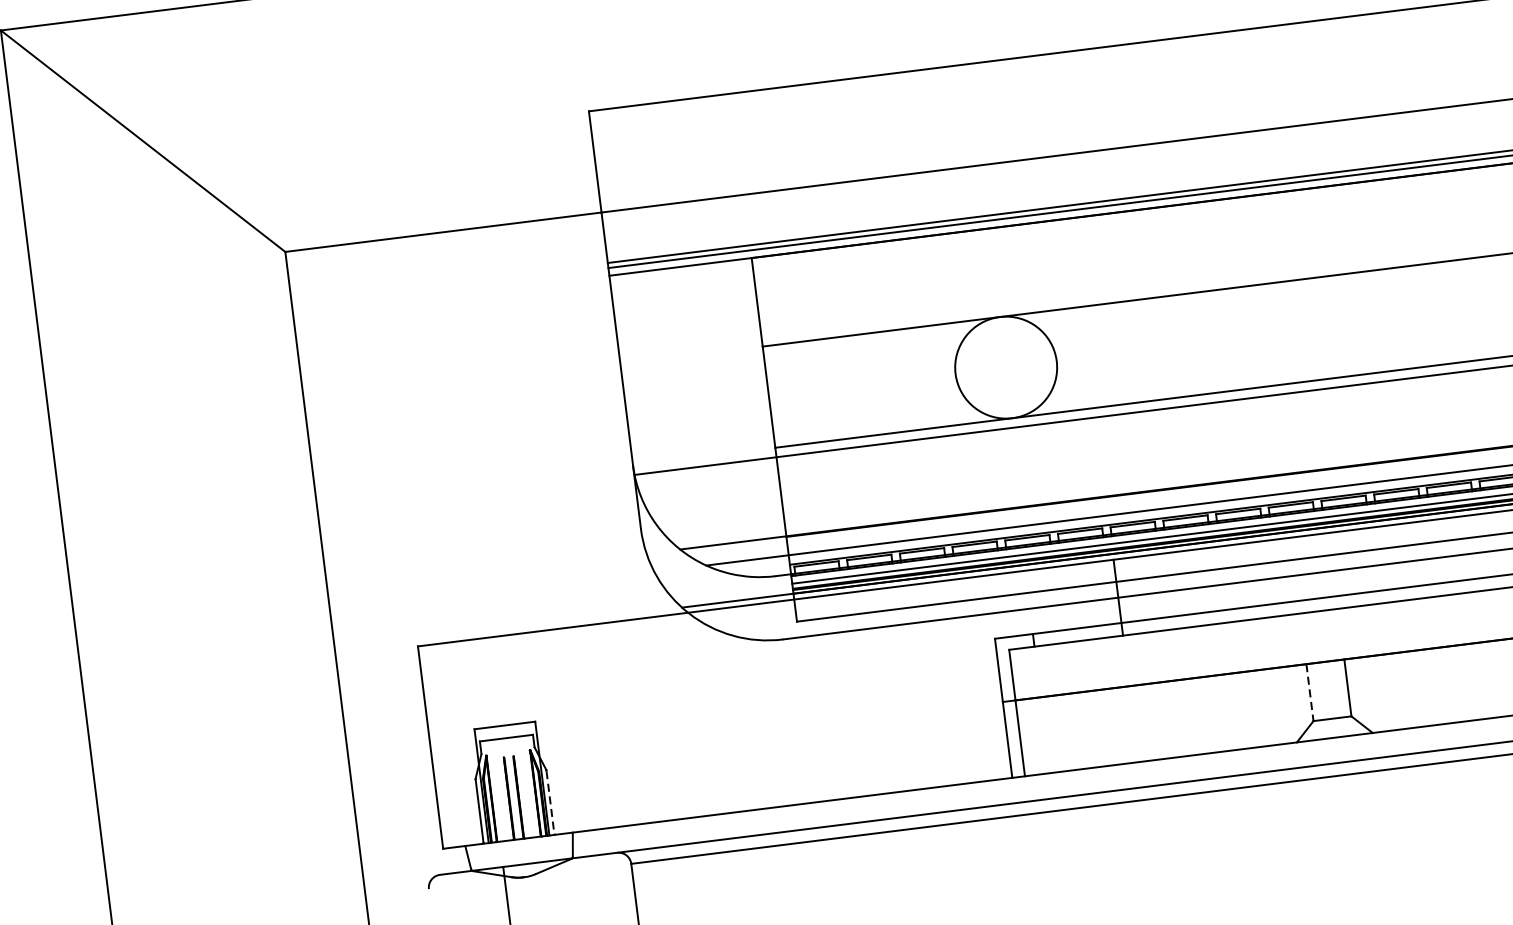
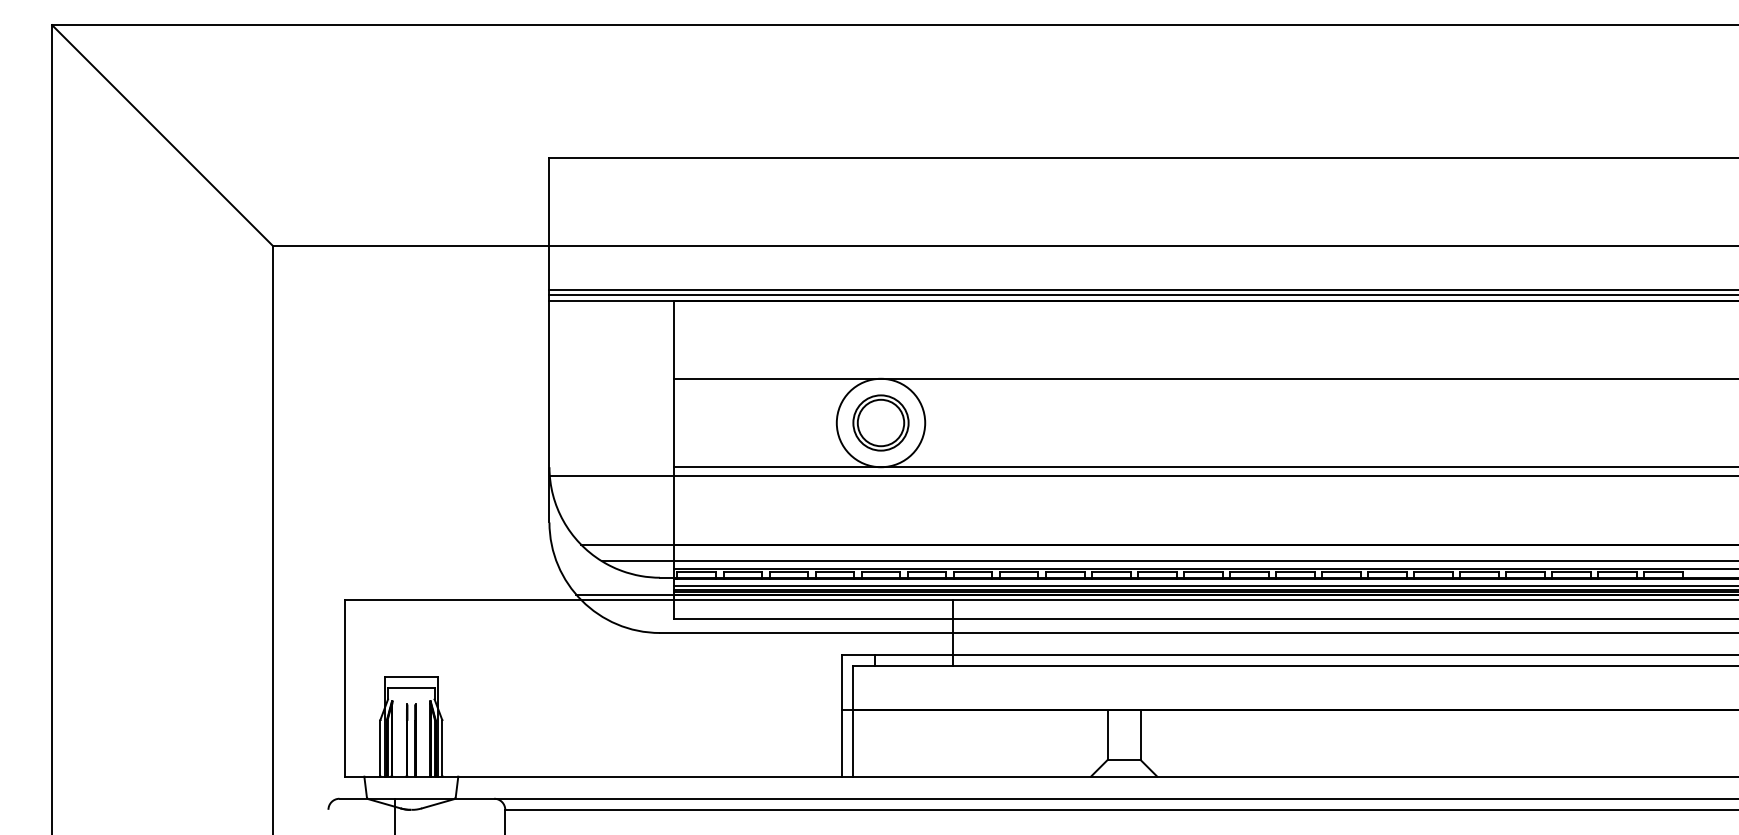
part: (1005, 367) -> (880, 422), added
line: (1309, 692) -> (1107, 735), dashed -> solid
line: (550, 802) -> (442, 748), dashed -> solid

